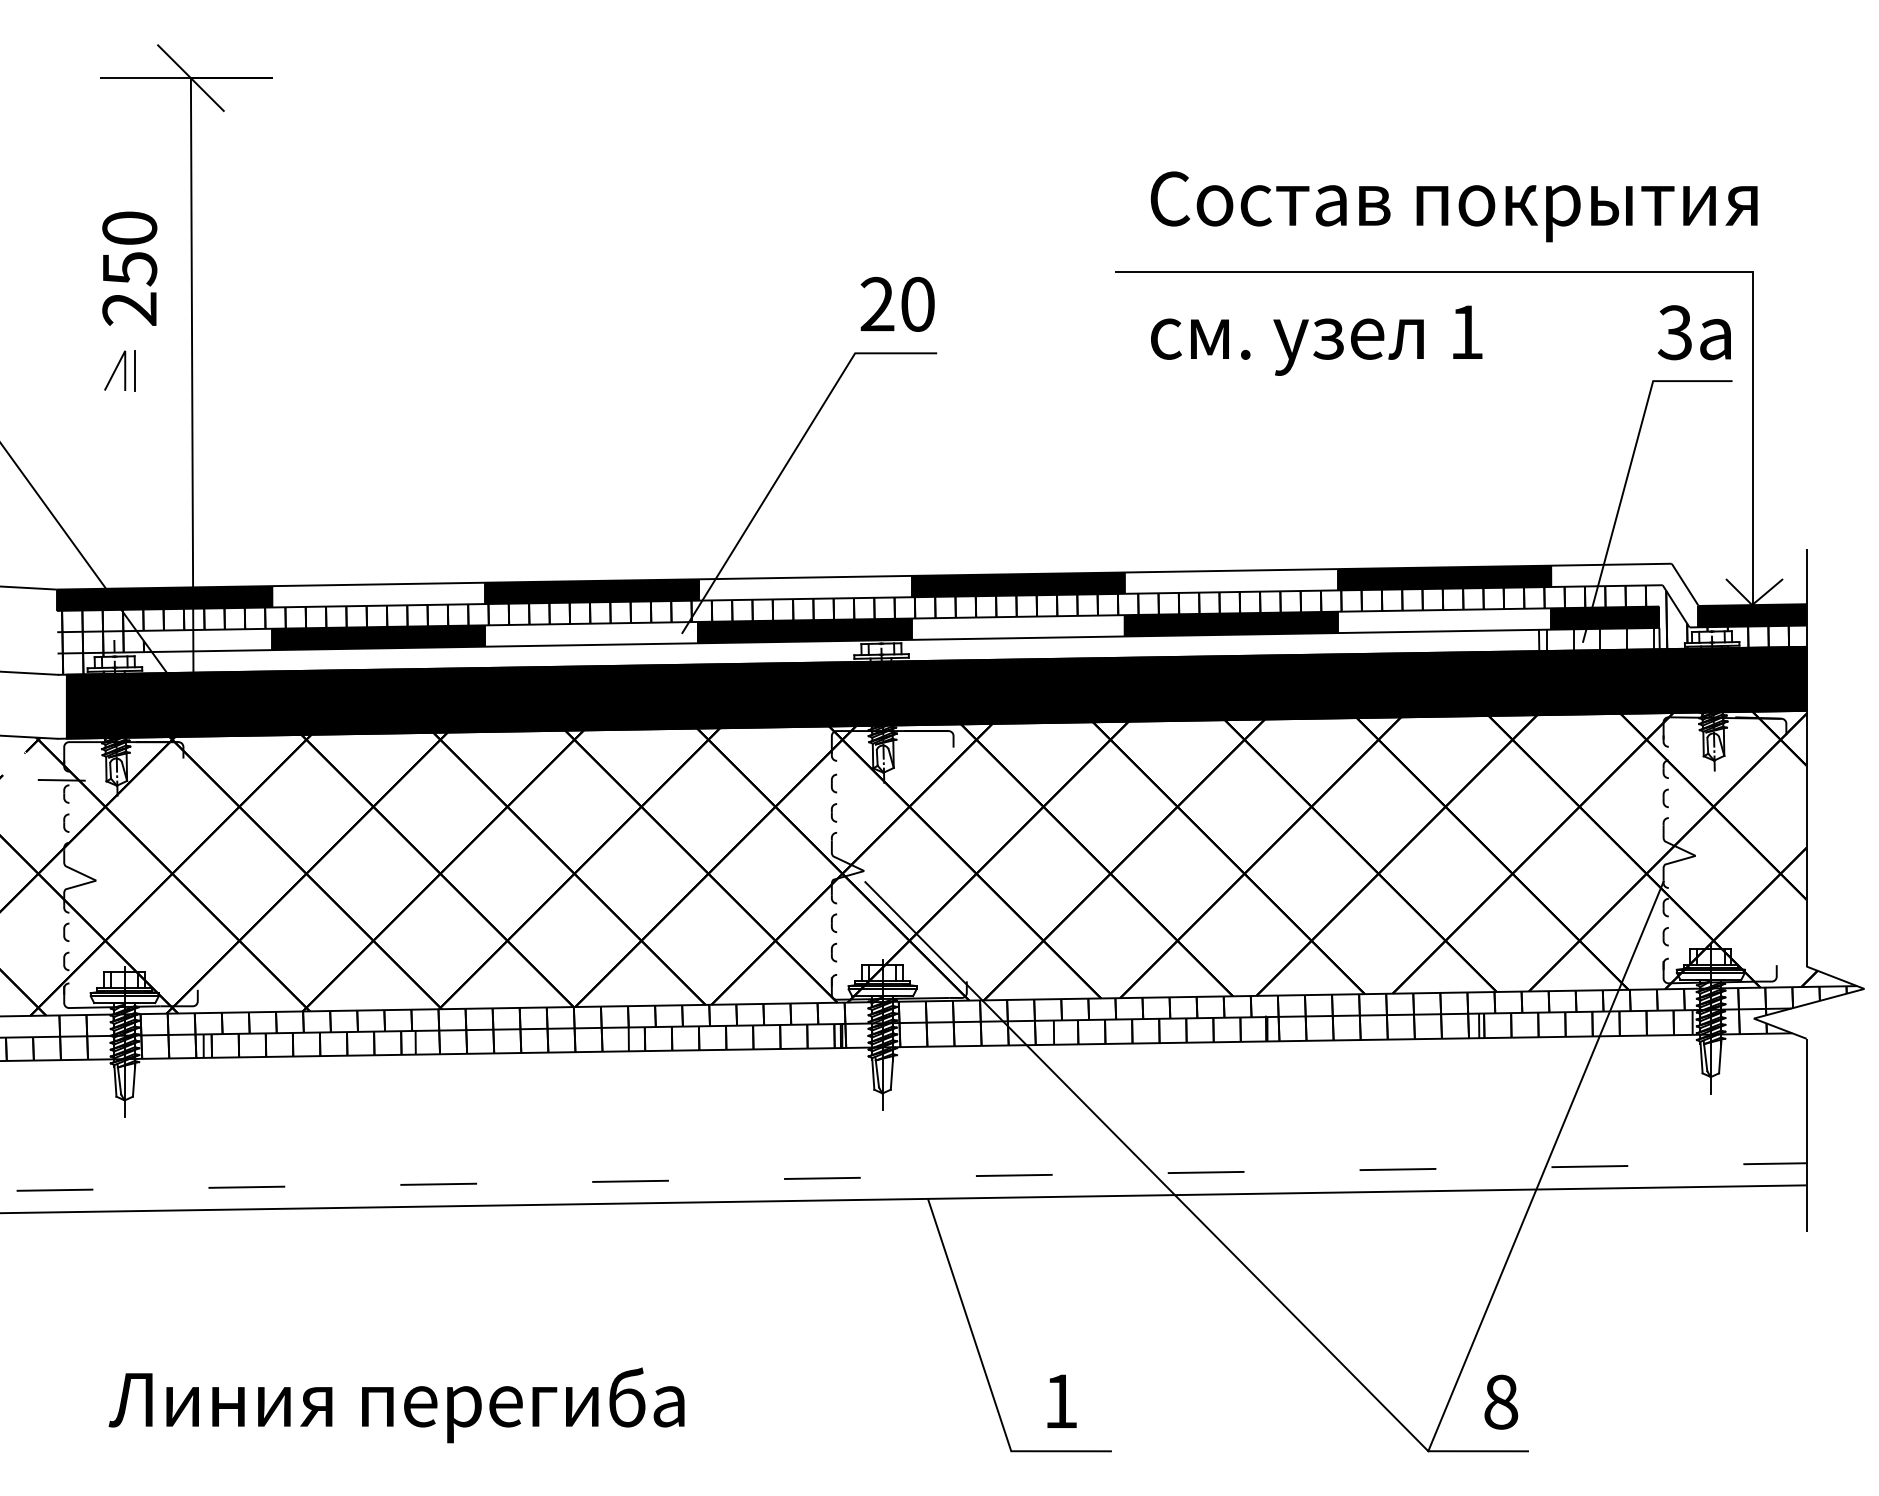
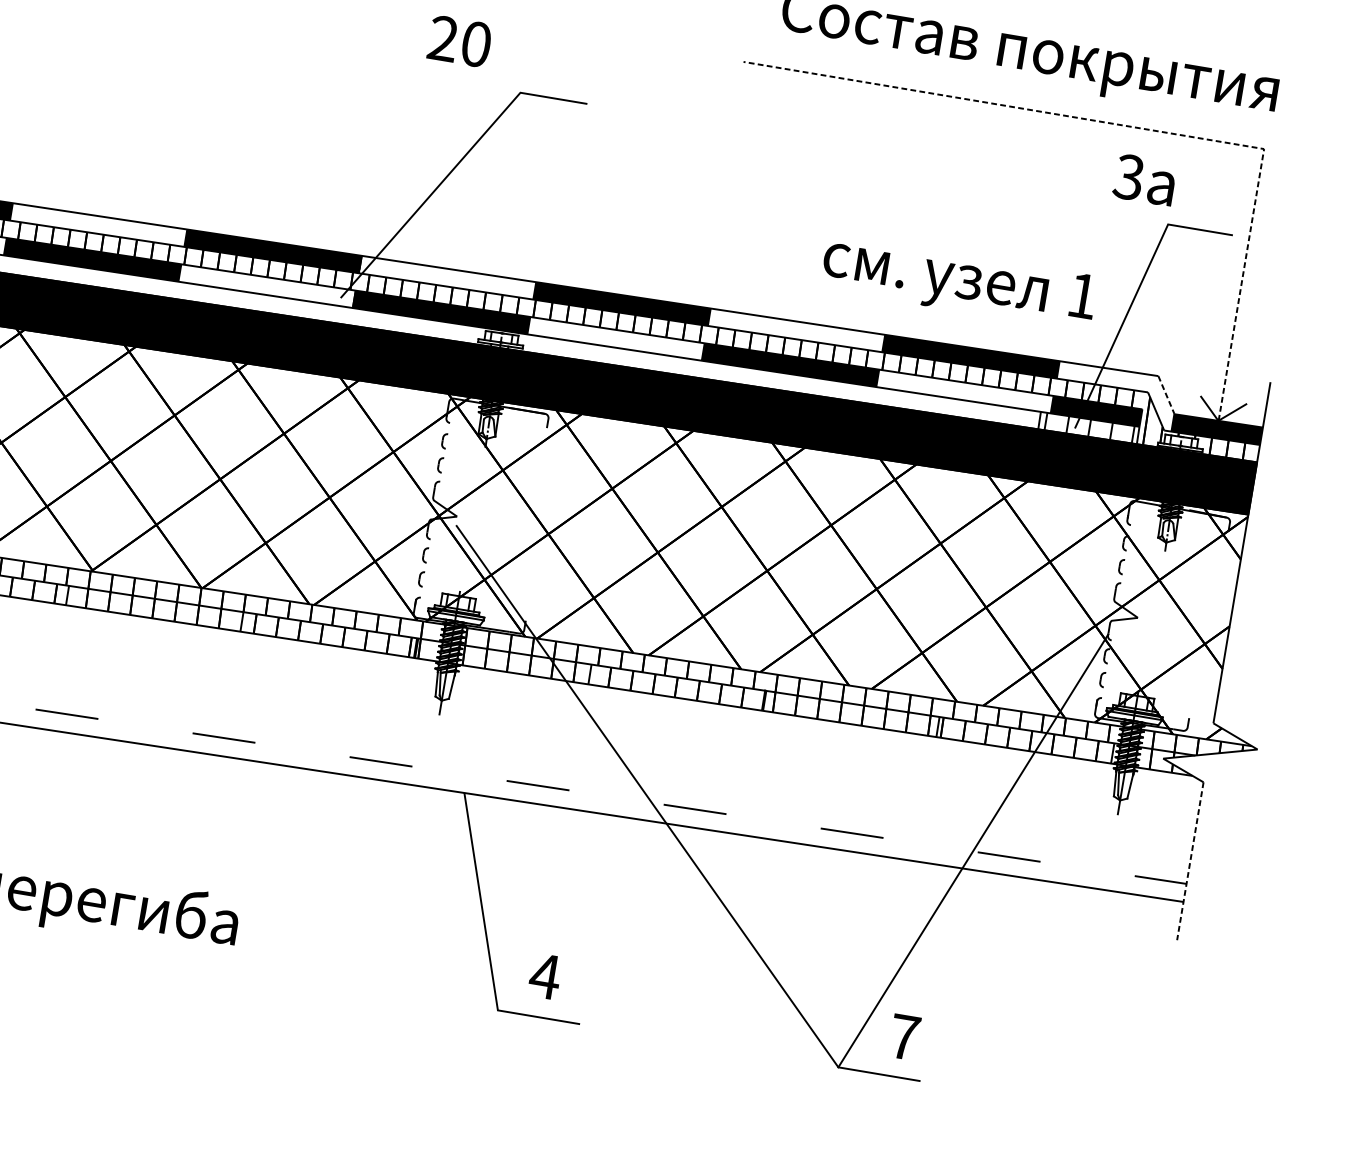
line: (1600, 272) -> (1139, 128), solid -> dashed
text: (897, 304) -> (459, 41), moved
text: (1694, 332) -> (1144, 179), moved
text: (1316, 340) -> (959, 282), moved
line: (1685, 584) -> (1166, 394), solid -> dashed
line: (1806, 1135) -> (1190, 861), solid -> dashed
text: (1060, 1400) -> (545, 975), 1 -> 4
text: (1501, 1401) -> (904, 1036), 8 -> 7

